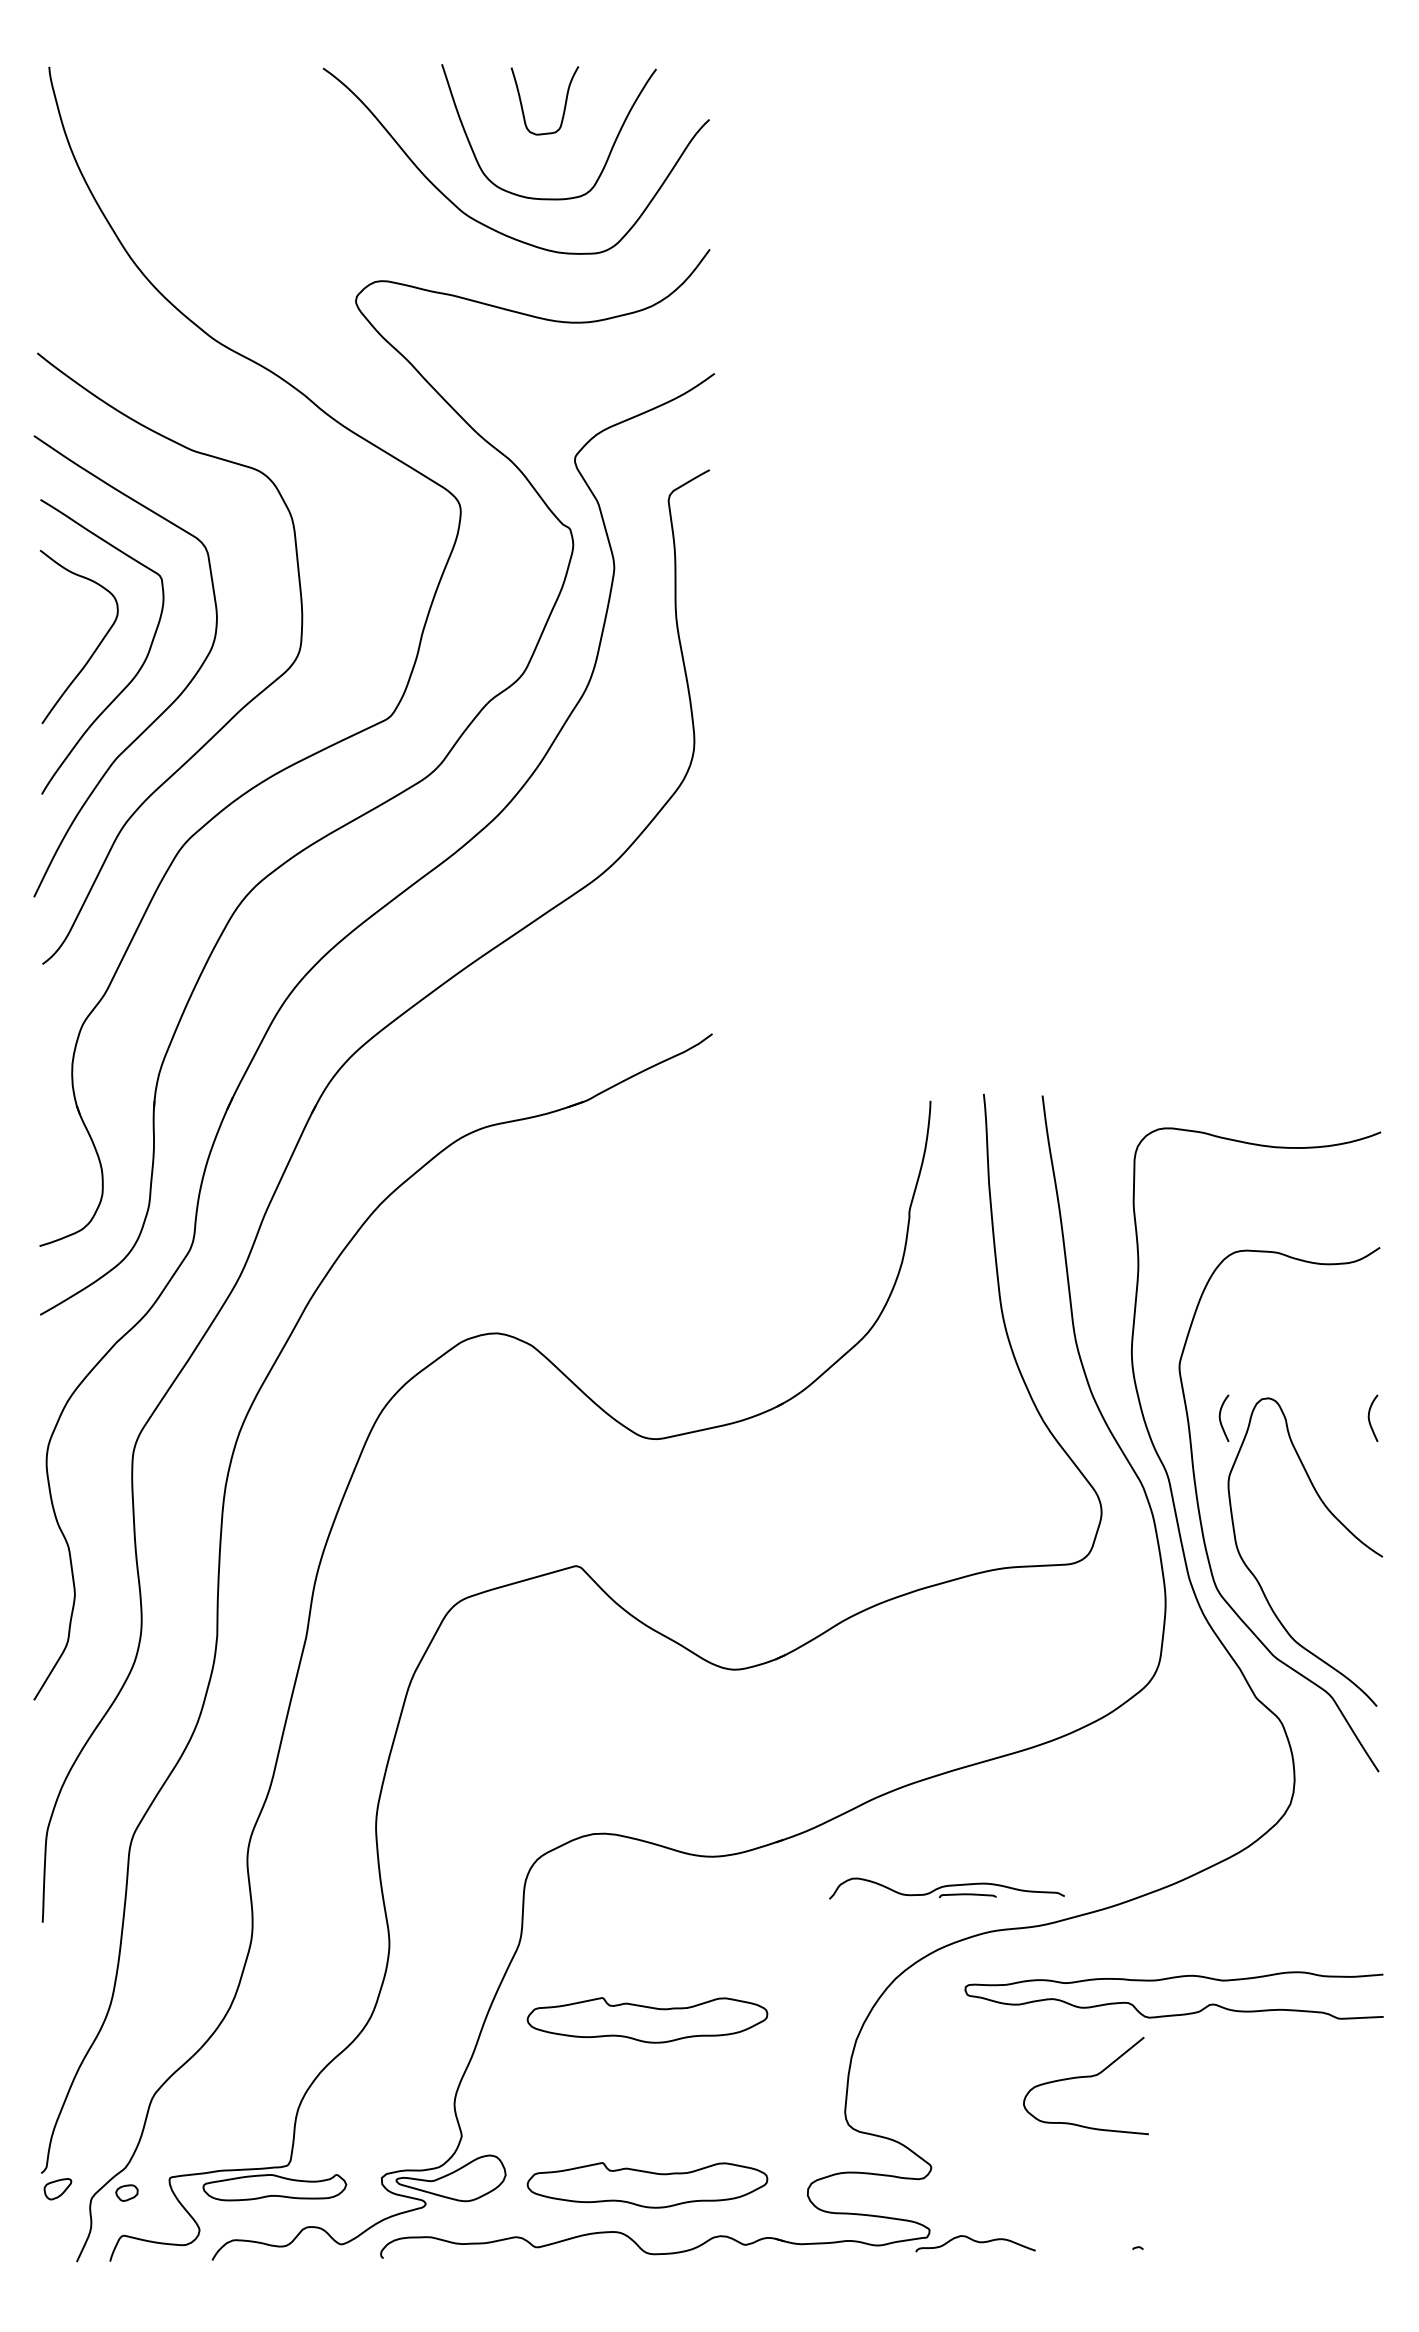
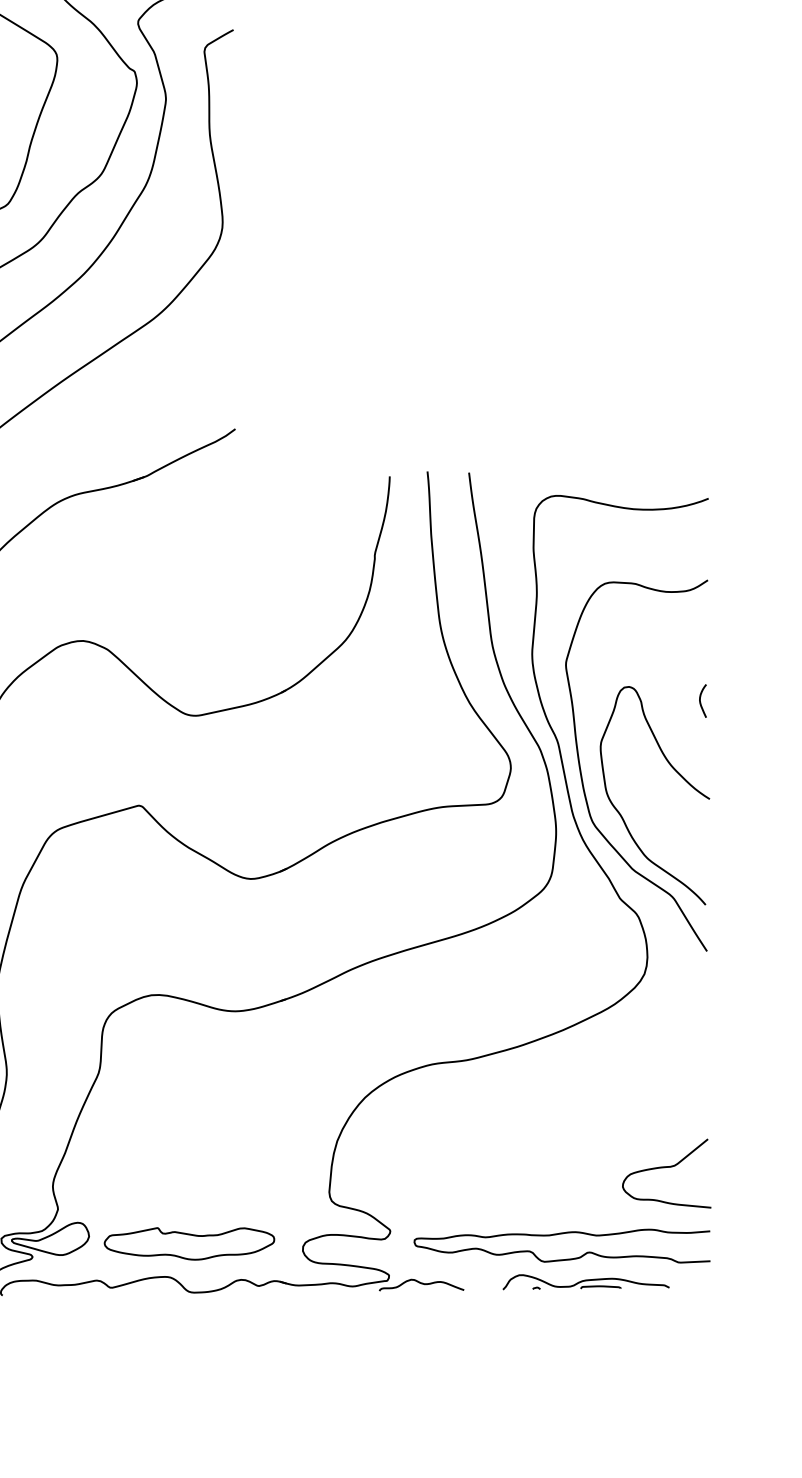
curve: (1220, 1417) -> (595, 700), removed
part: (946, 1888) -> (585, 1282), moved
curve: (1169, 1979) -> (558, 1234), moved
part: (647, 2020) -> (189, 1127), removed
curve: (1085, 2077) -> (666, 1167), moved

